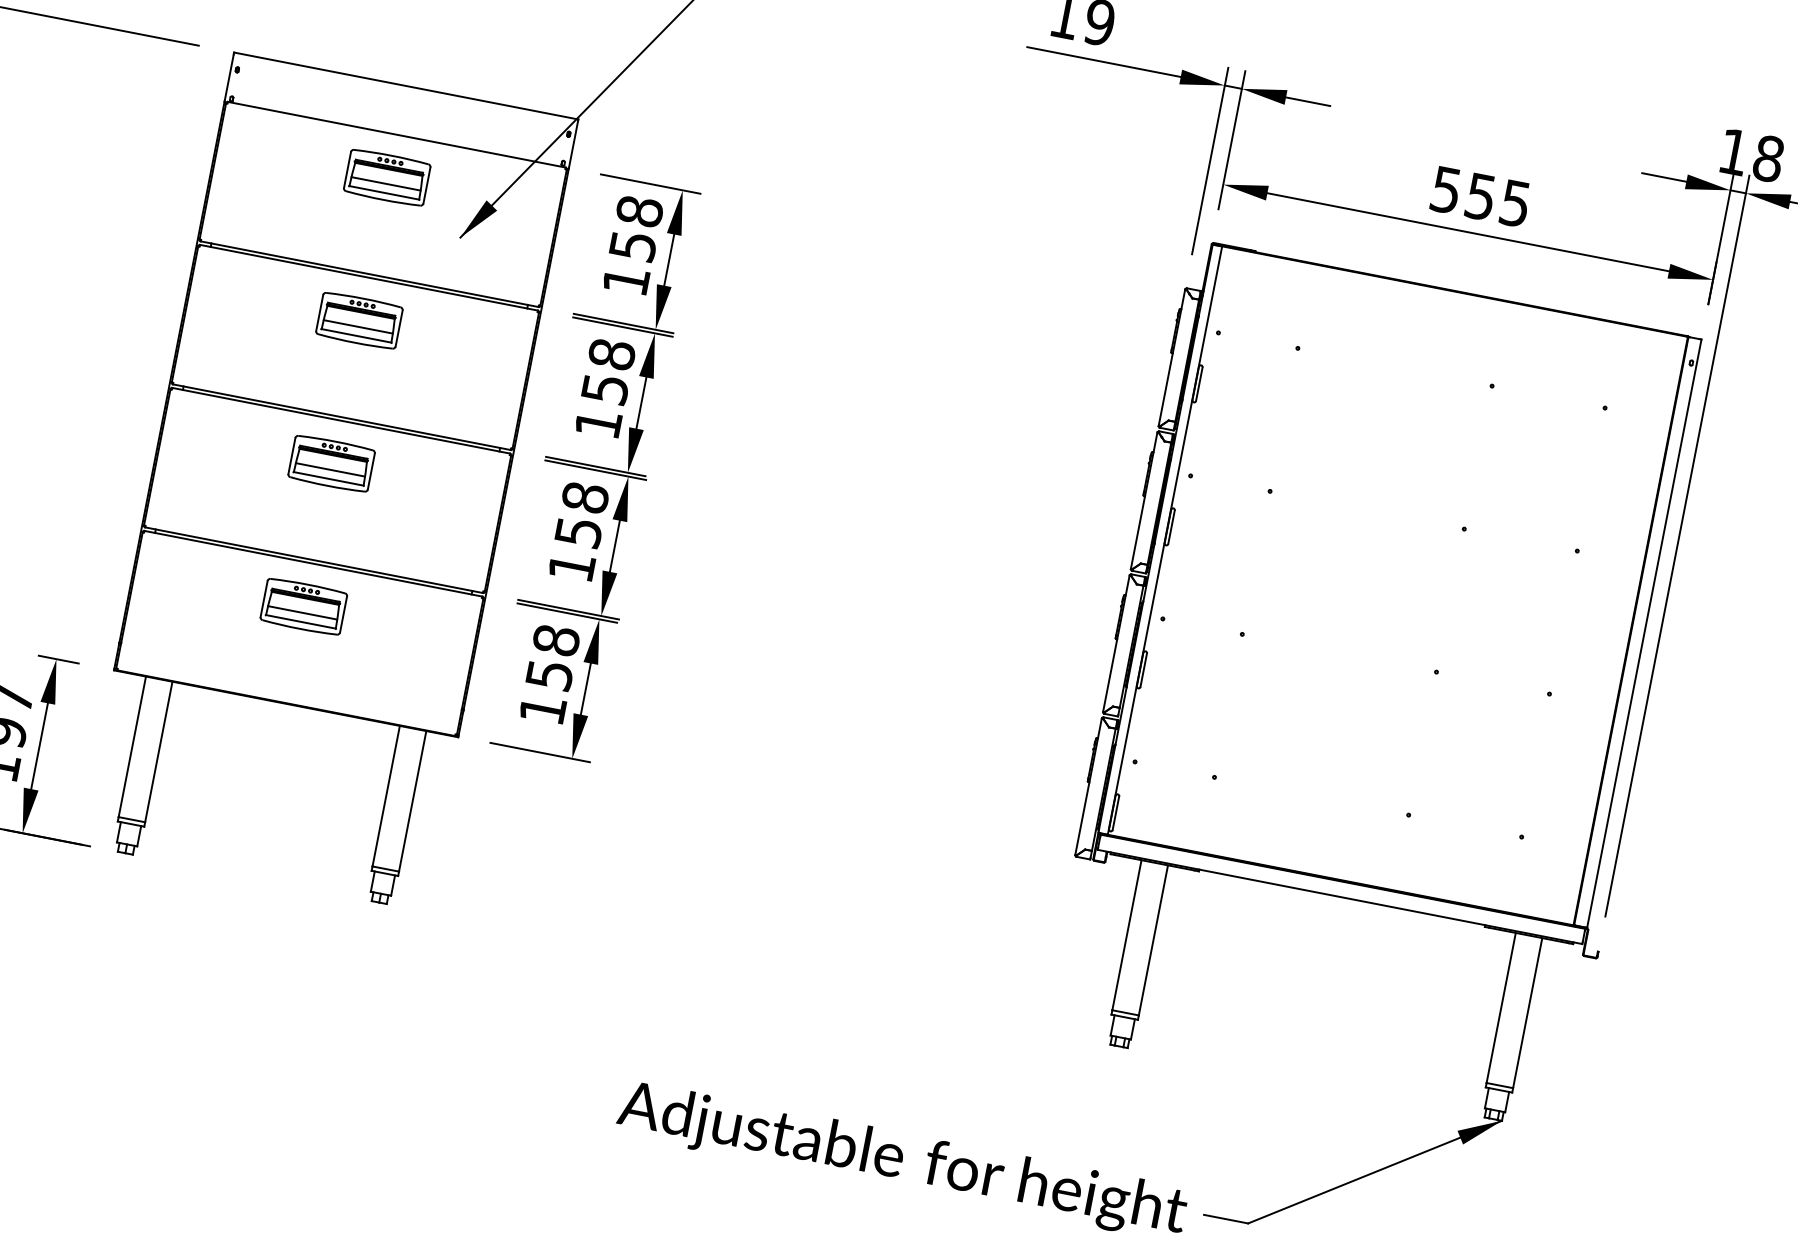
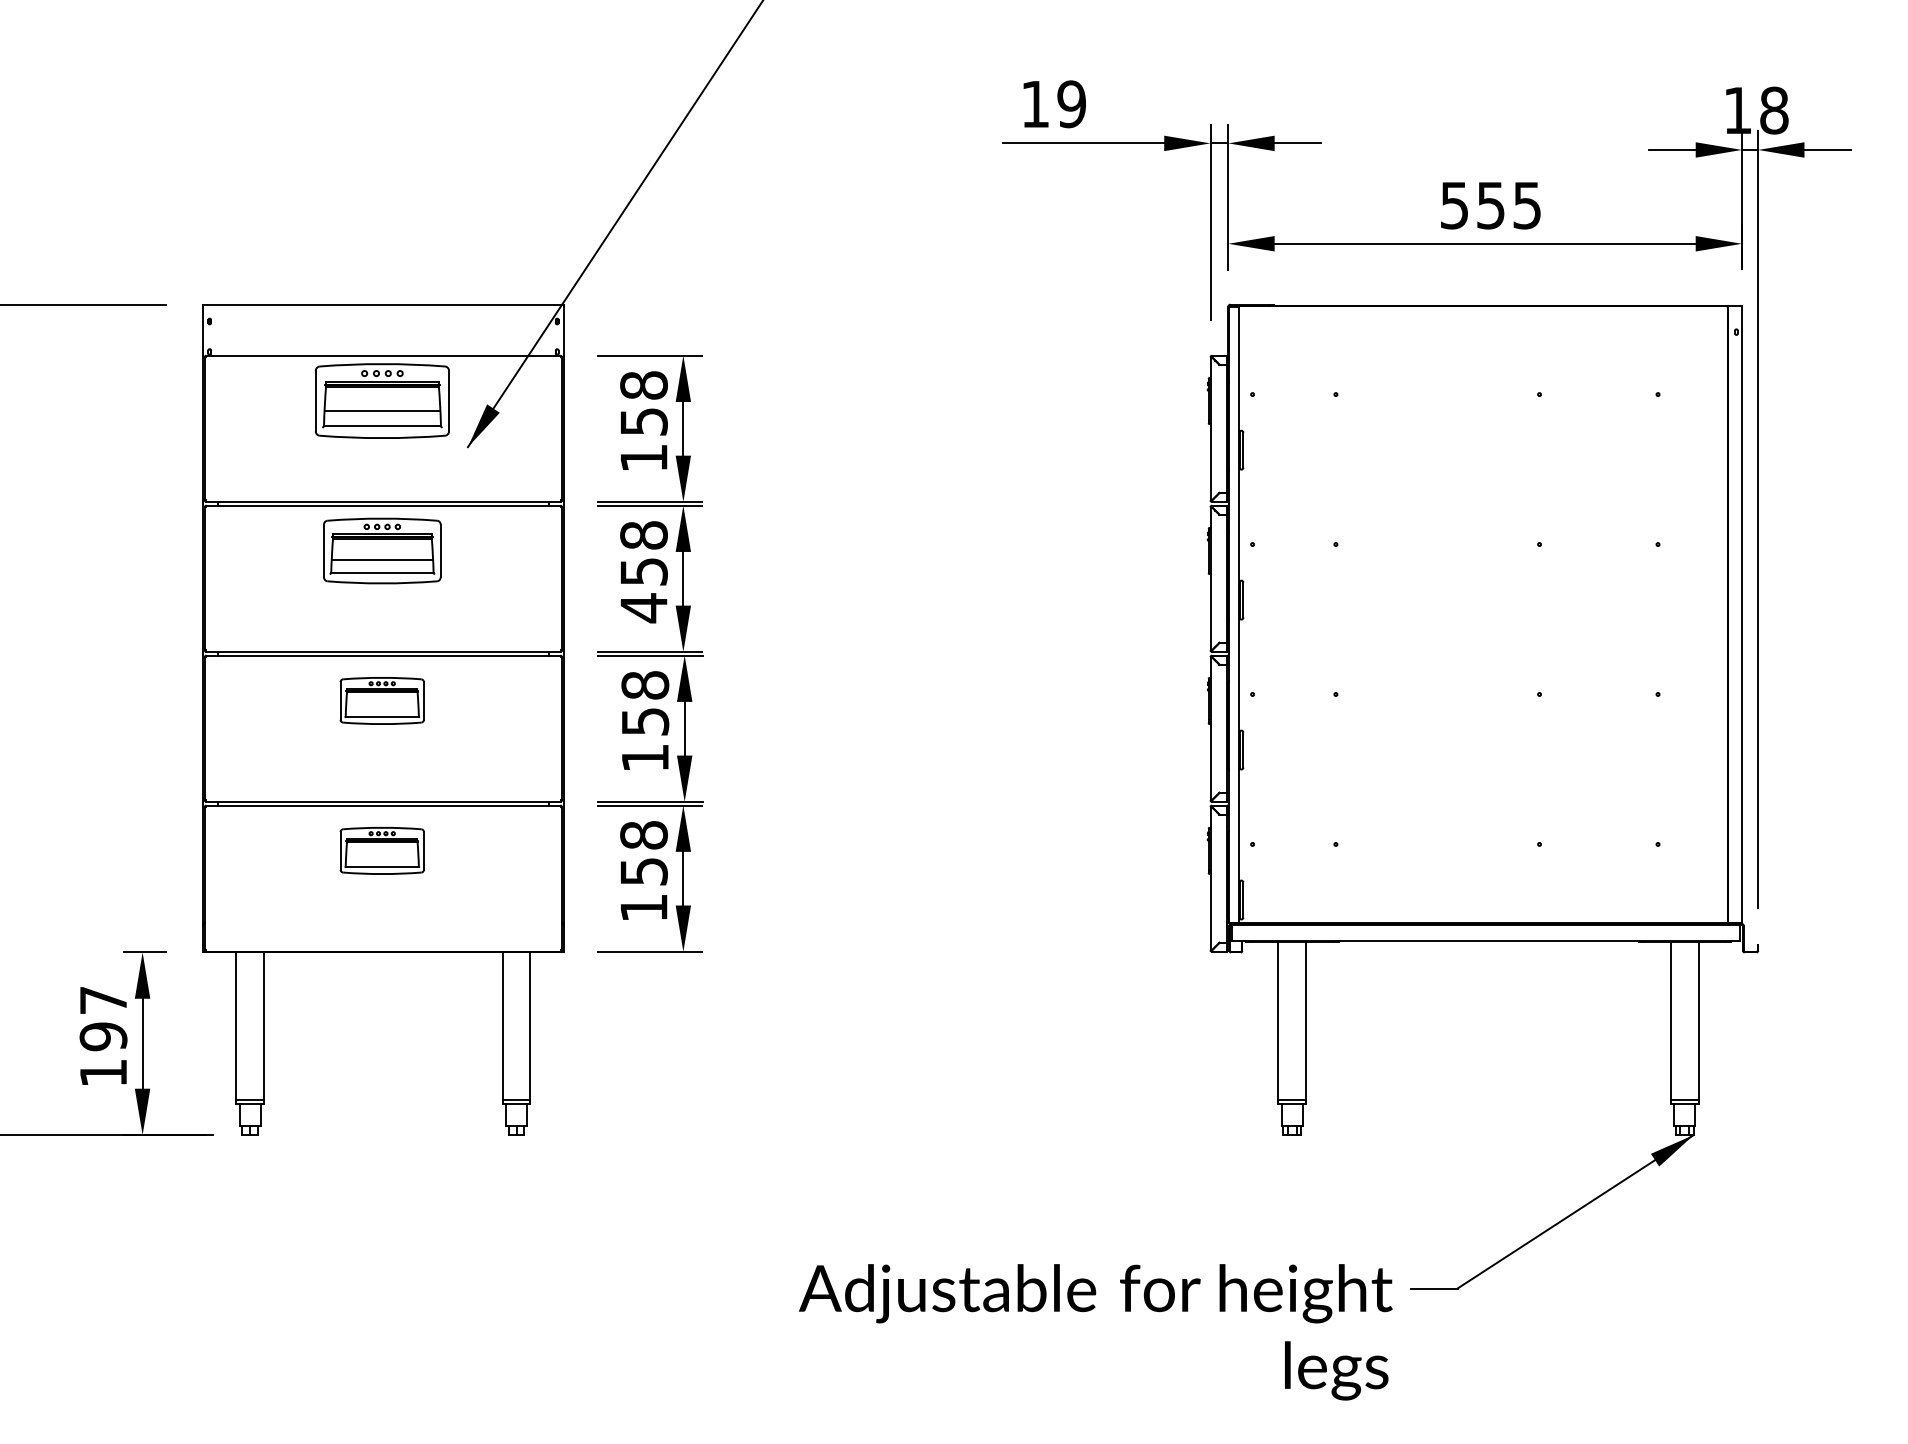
part: (386, 177) -> (381, 400), size x1.6
part: (358, 320) -> (381, 550), size x1.4
text: (597, 424) -> (643, 608), 158 -> 458
line: (330, 470) -> (382, 707), removed
line: (302, 613) -> (382, 857), removed

